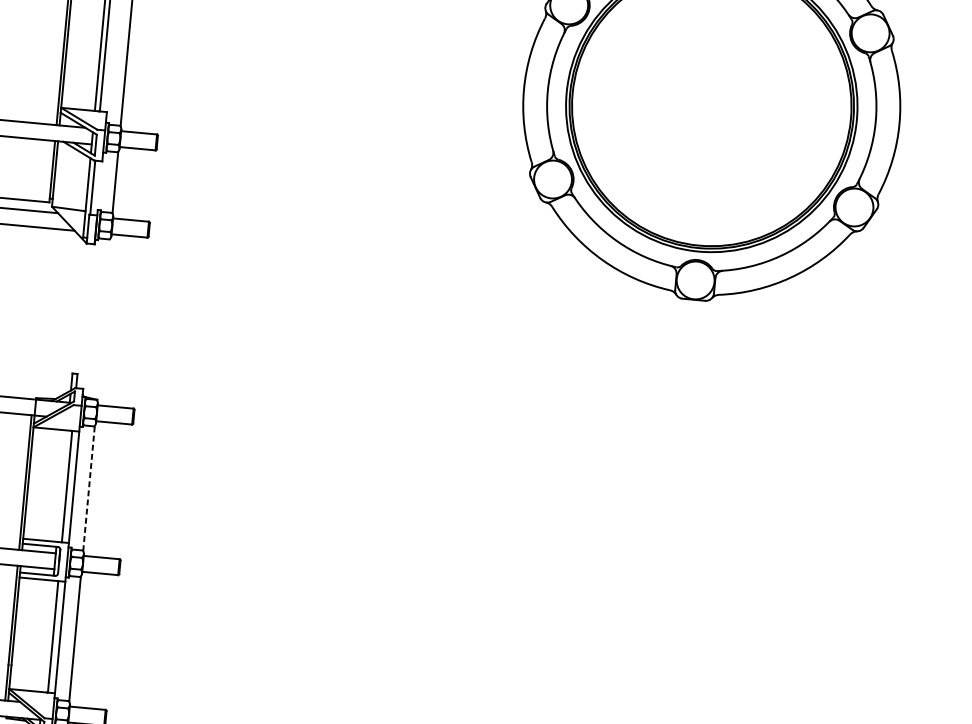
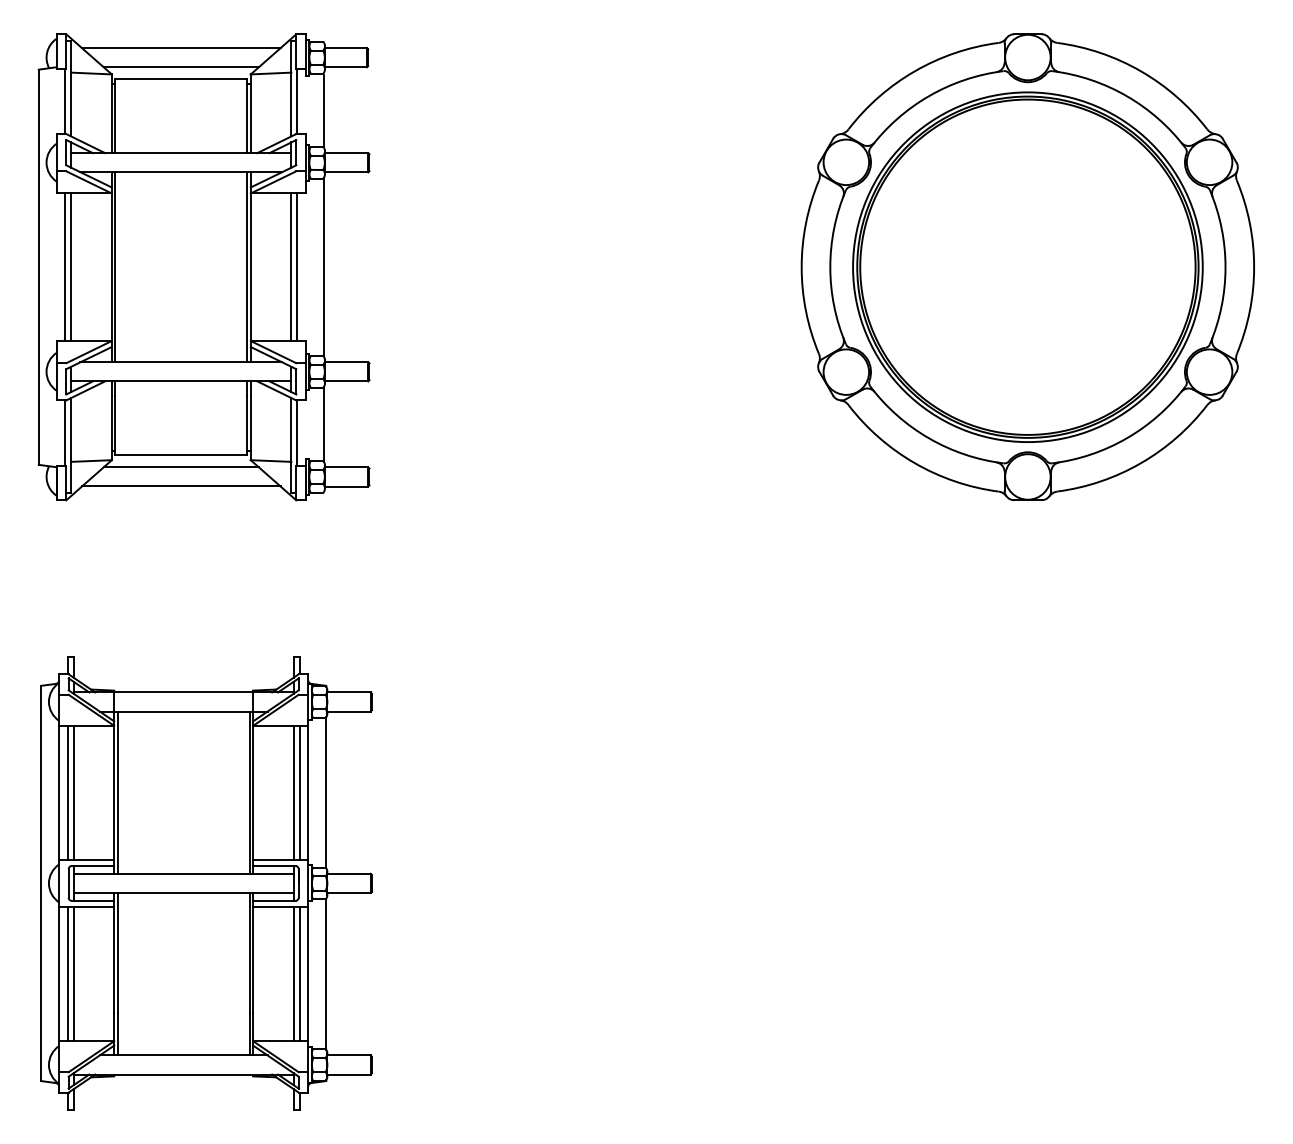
line: (61, 485) -> (293, 792), added
line: (89, 488) -> (326, 792), dashed -> solid
line: (47, 635) -> (293, 973), added

